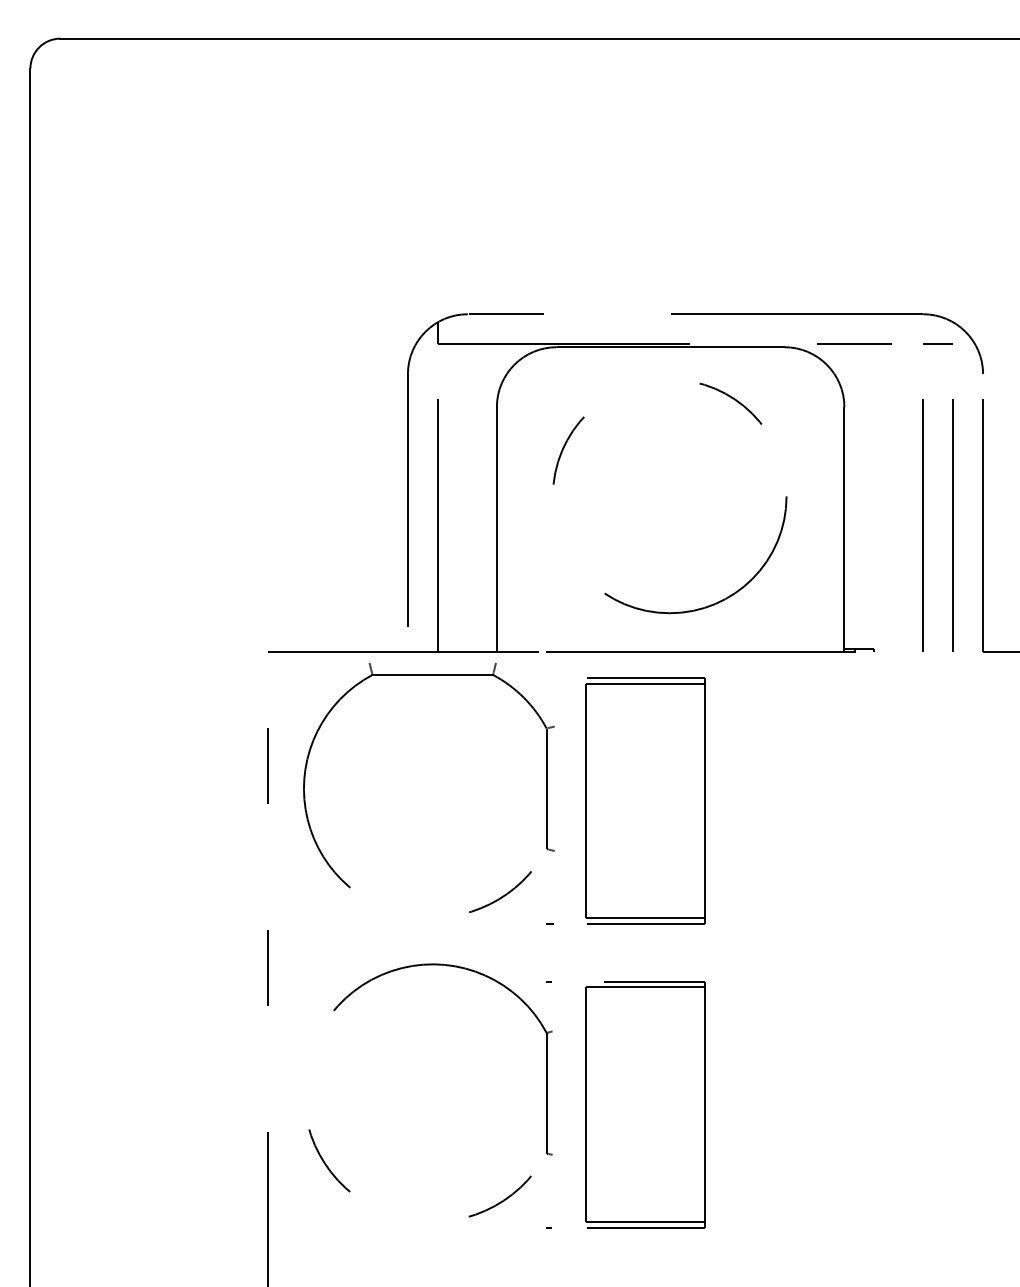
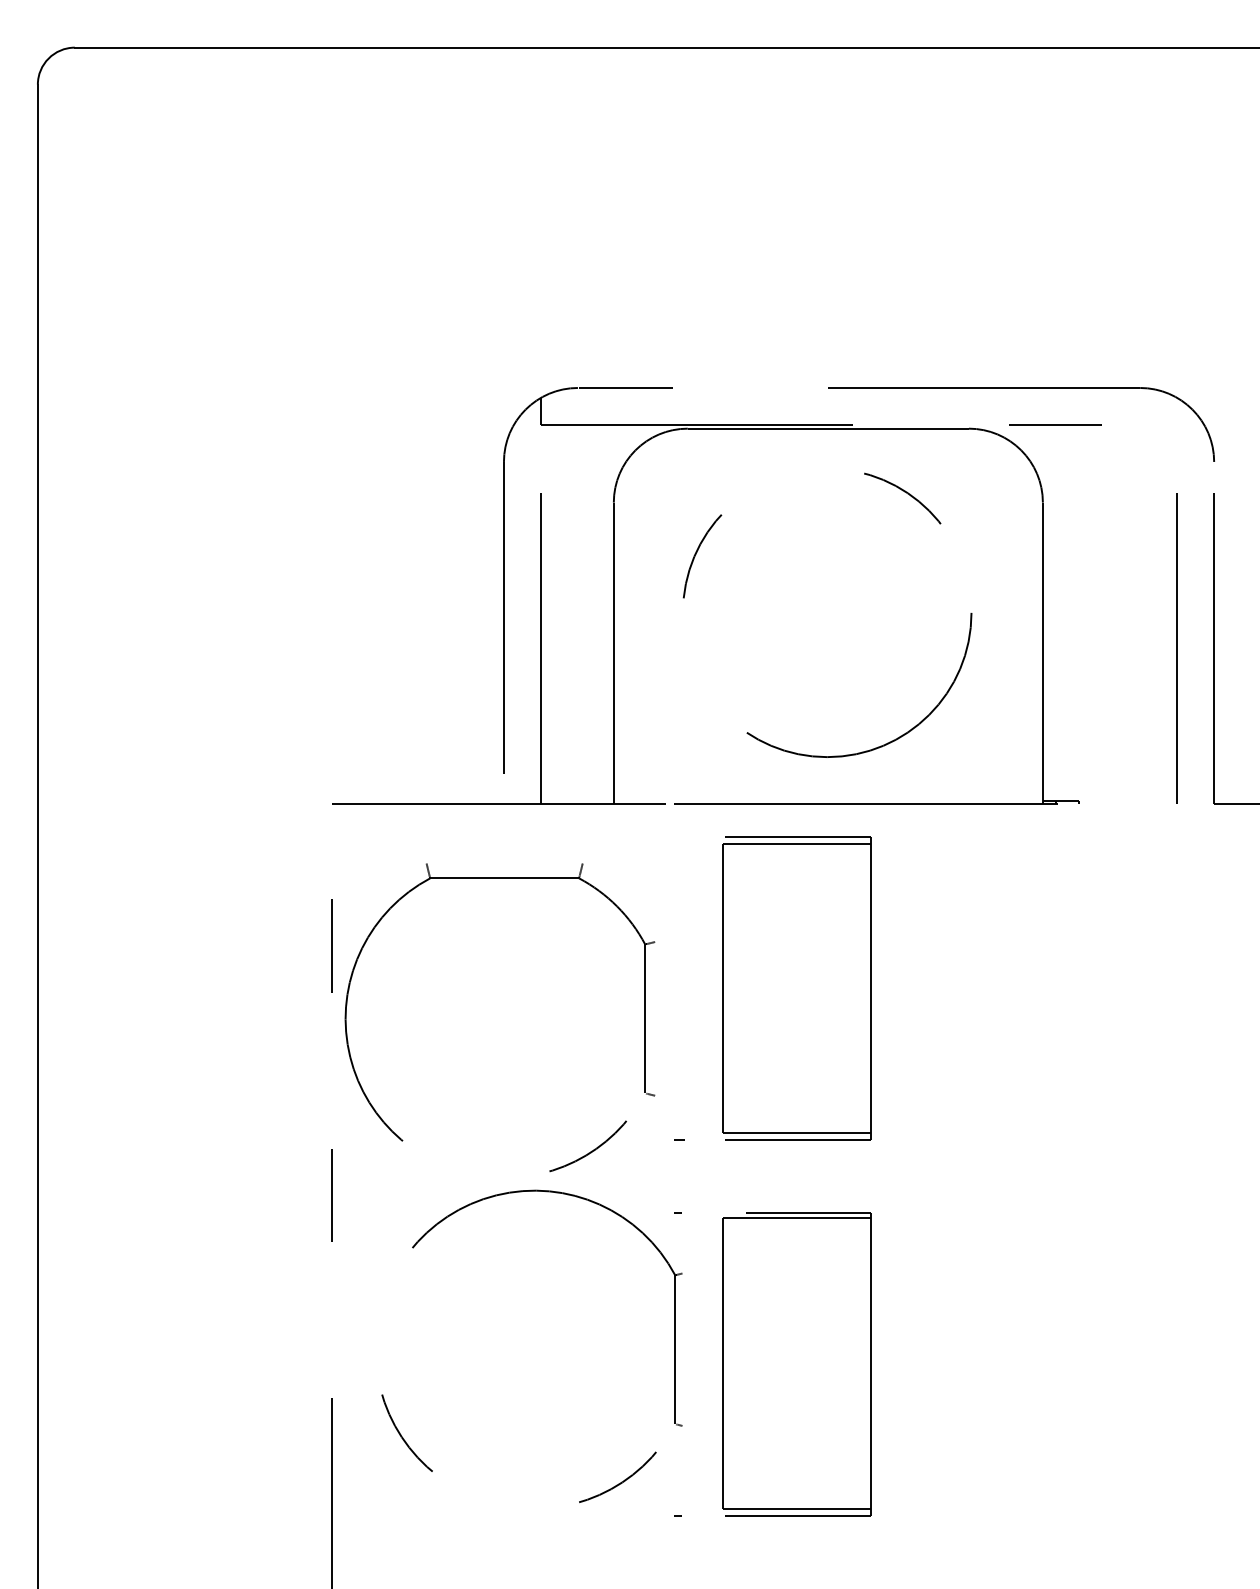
line: (938, 343) -> (1158, 424), removed
line: (922, 525) -> (1139, 648), removed
part: (428, 675) -> (499, 878), moved

